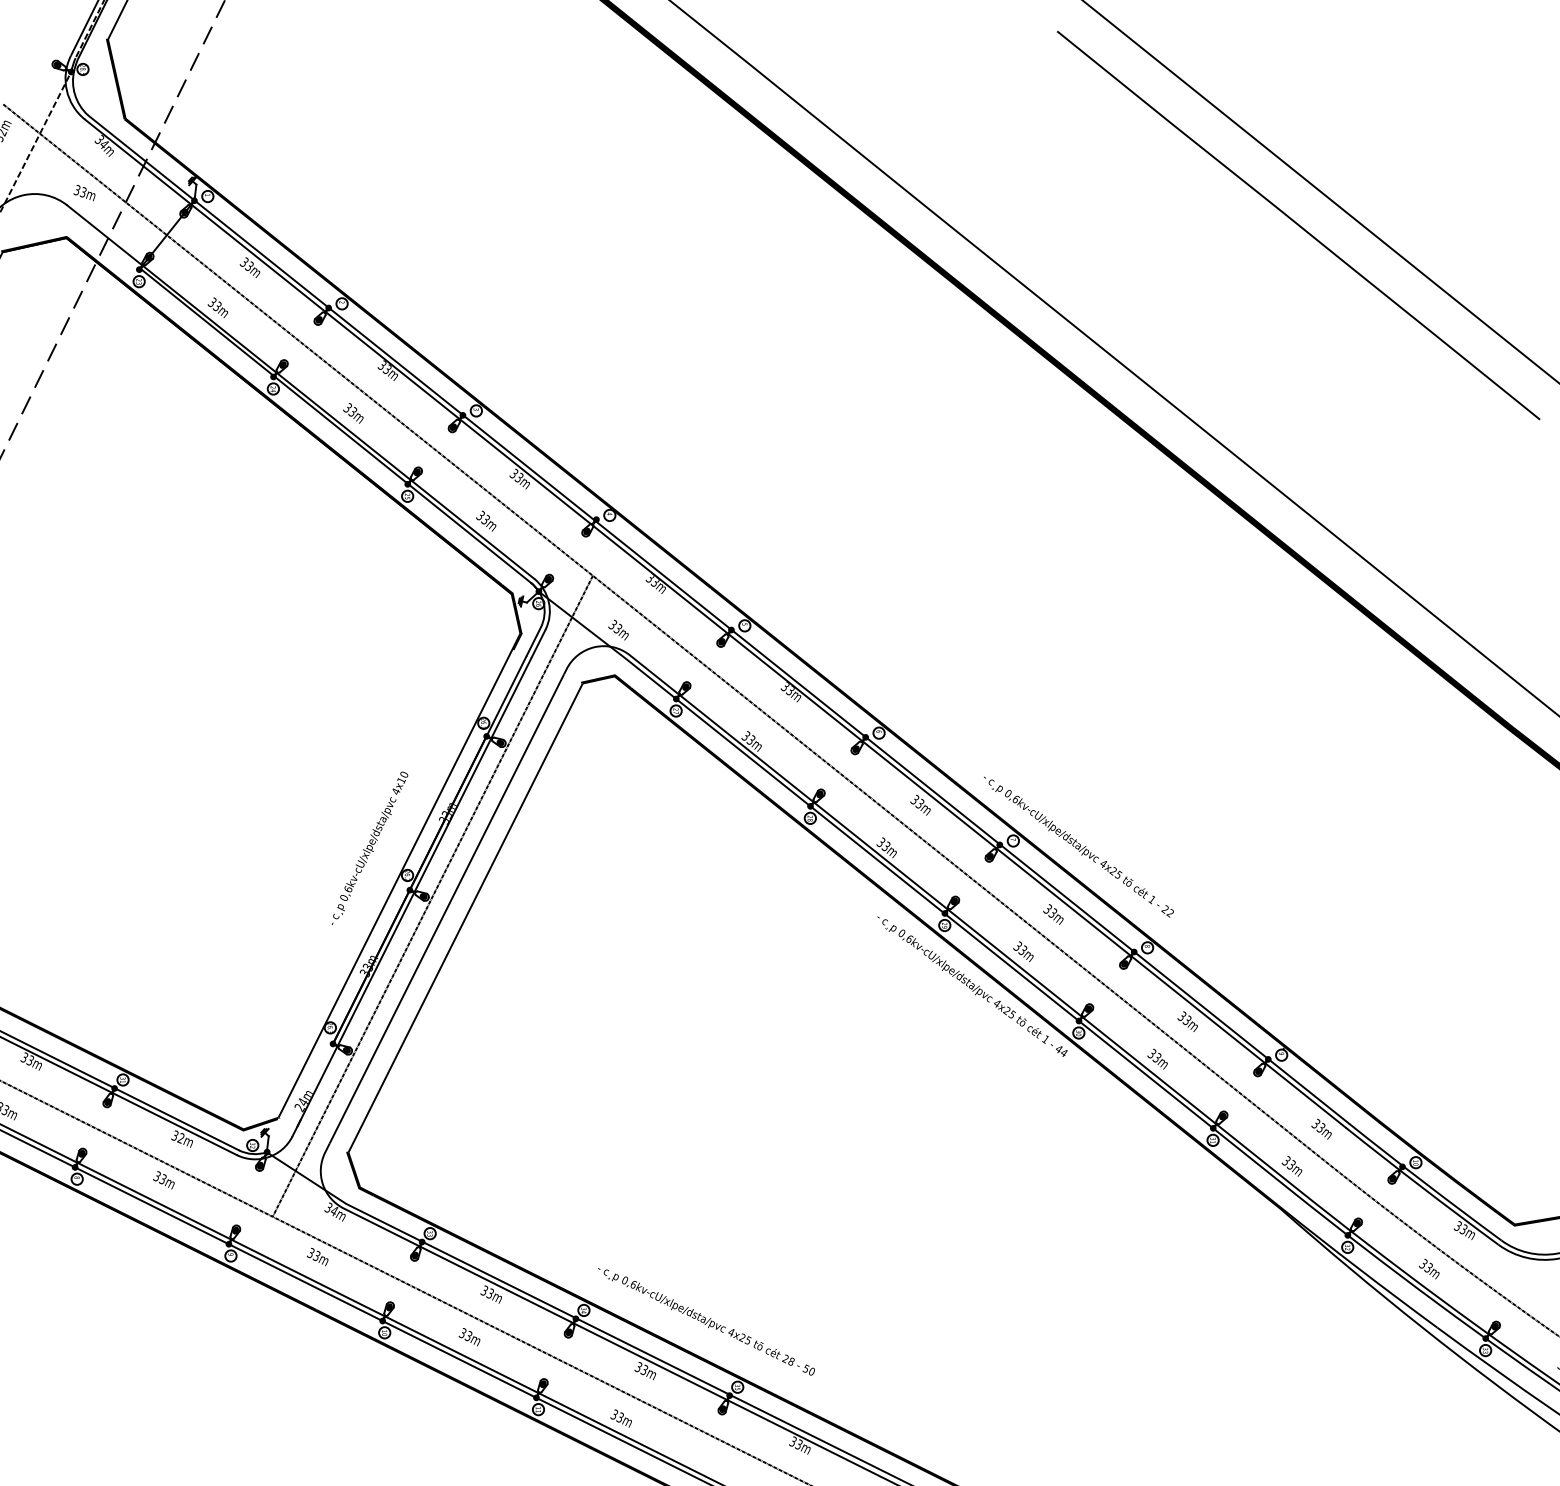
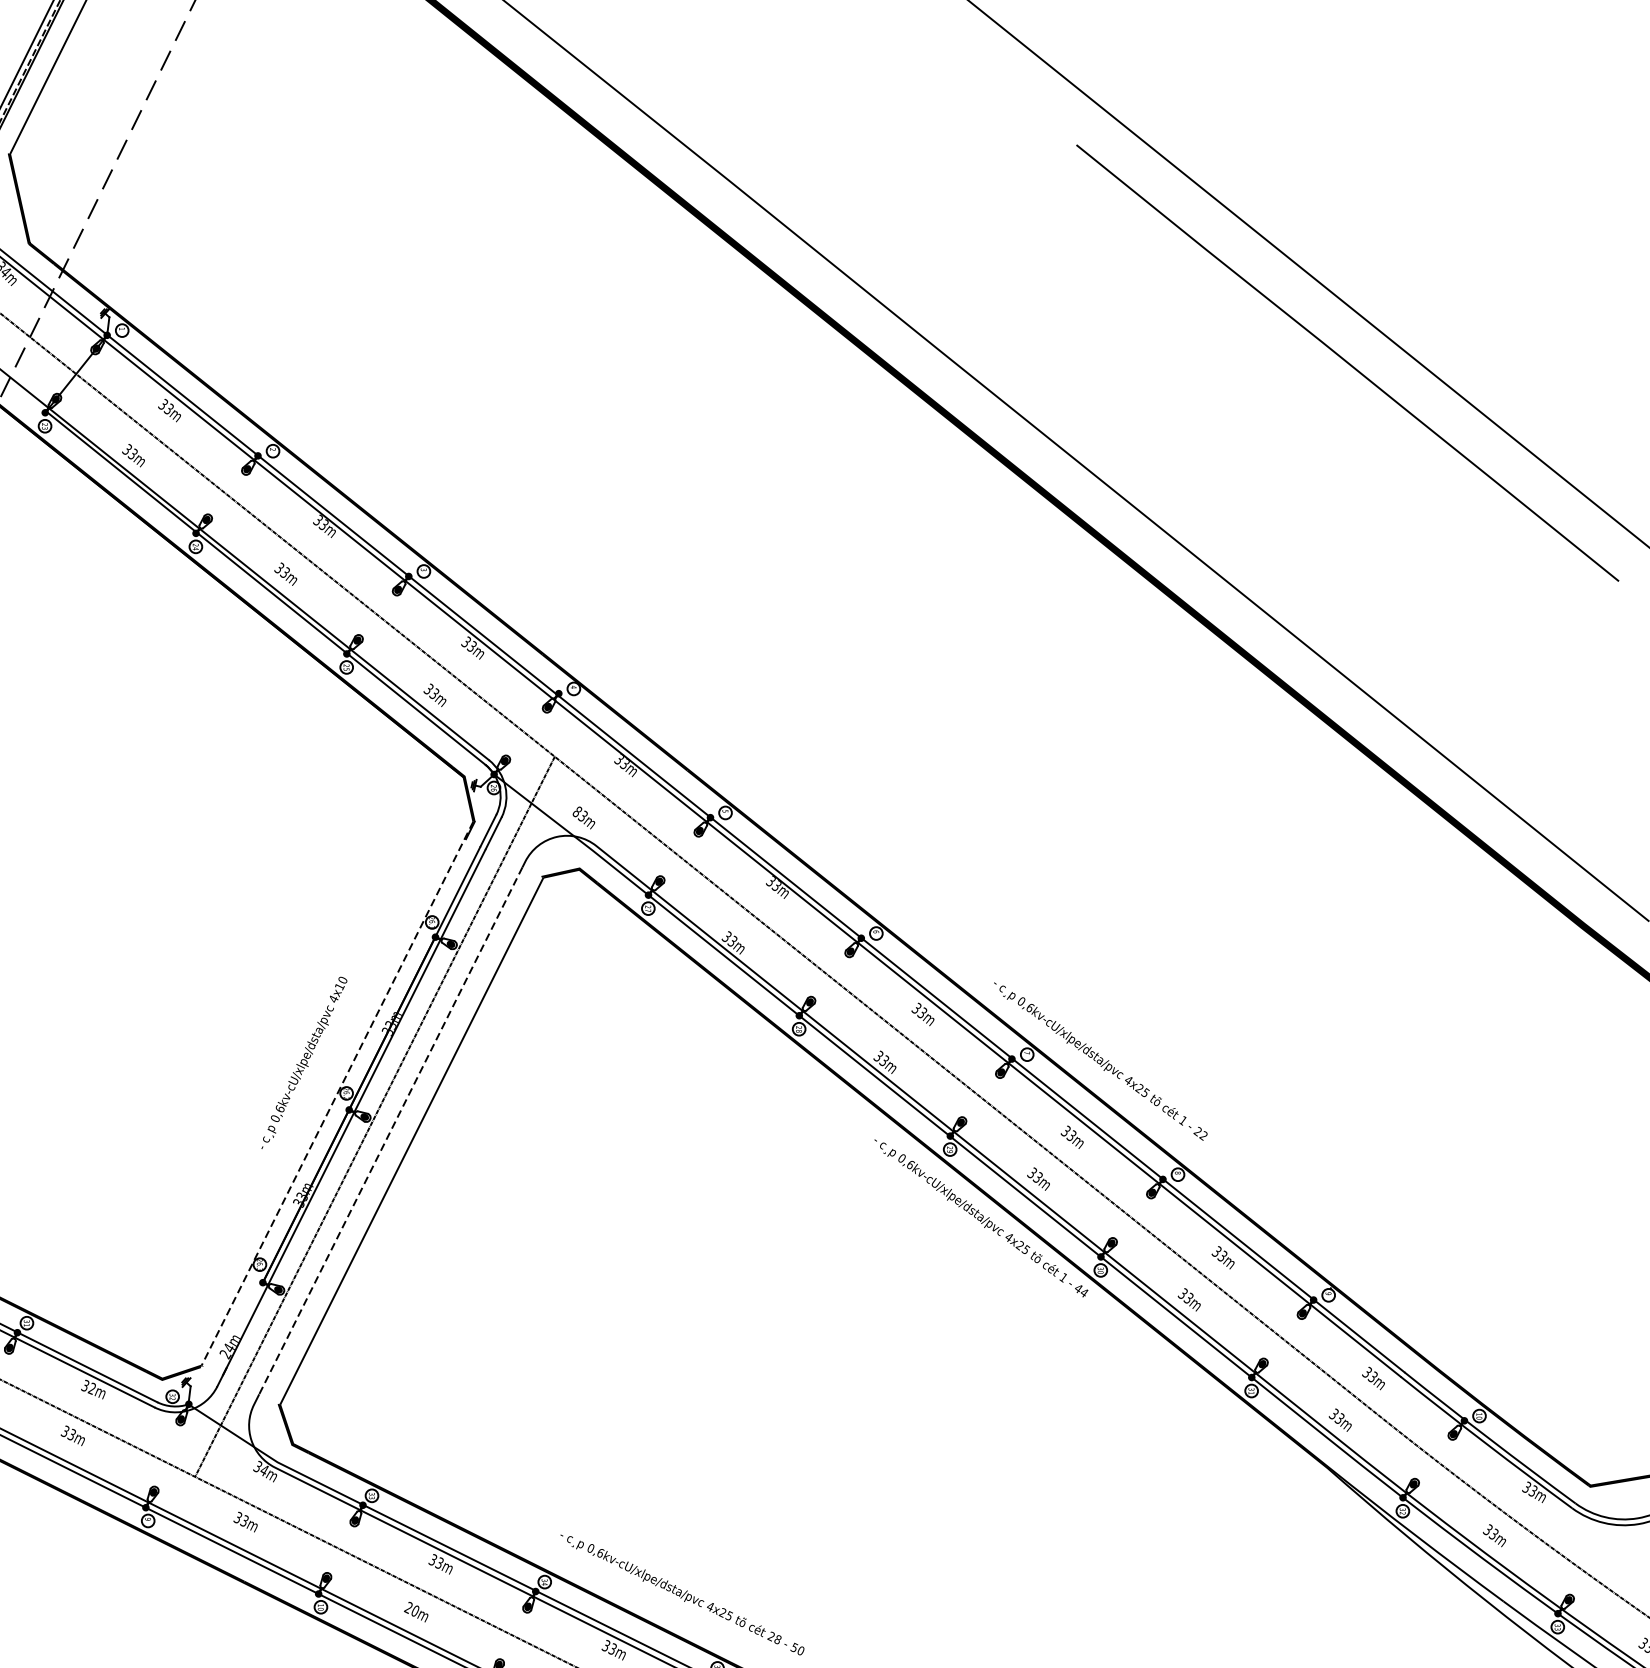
text: (612, 624) -> (576, 811), 33m -> 83m
line: (399, 875) -> (337, 1093), solid -> dashed
line: (446, 909) -> (390, 1131), solid -> dashed
text: (464, 1334) -> (410, 1609), 33m -> 20m

